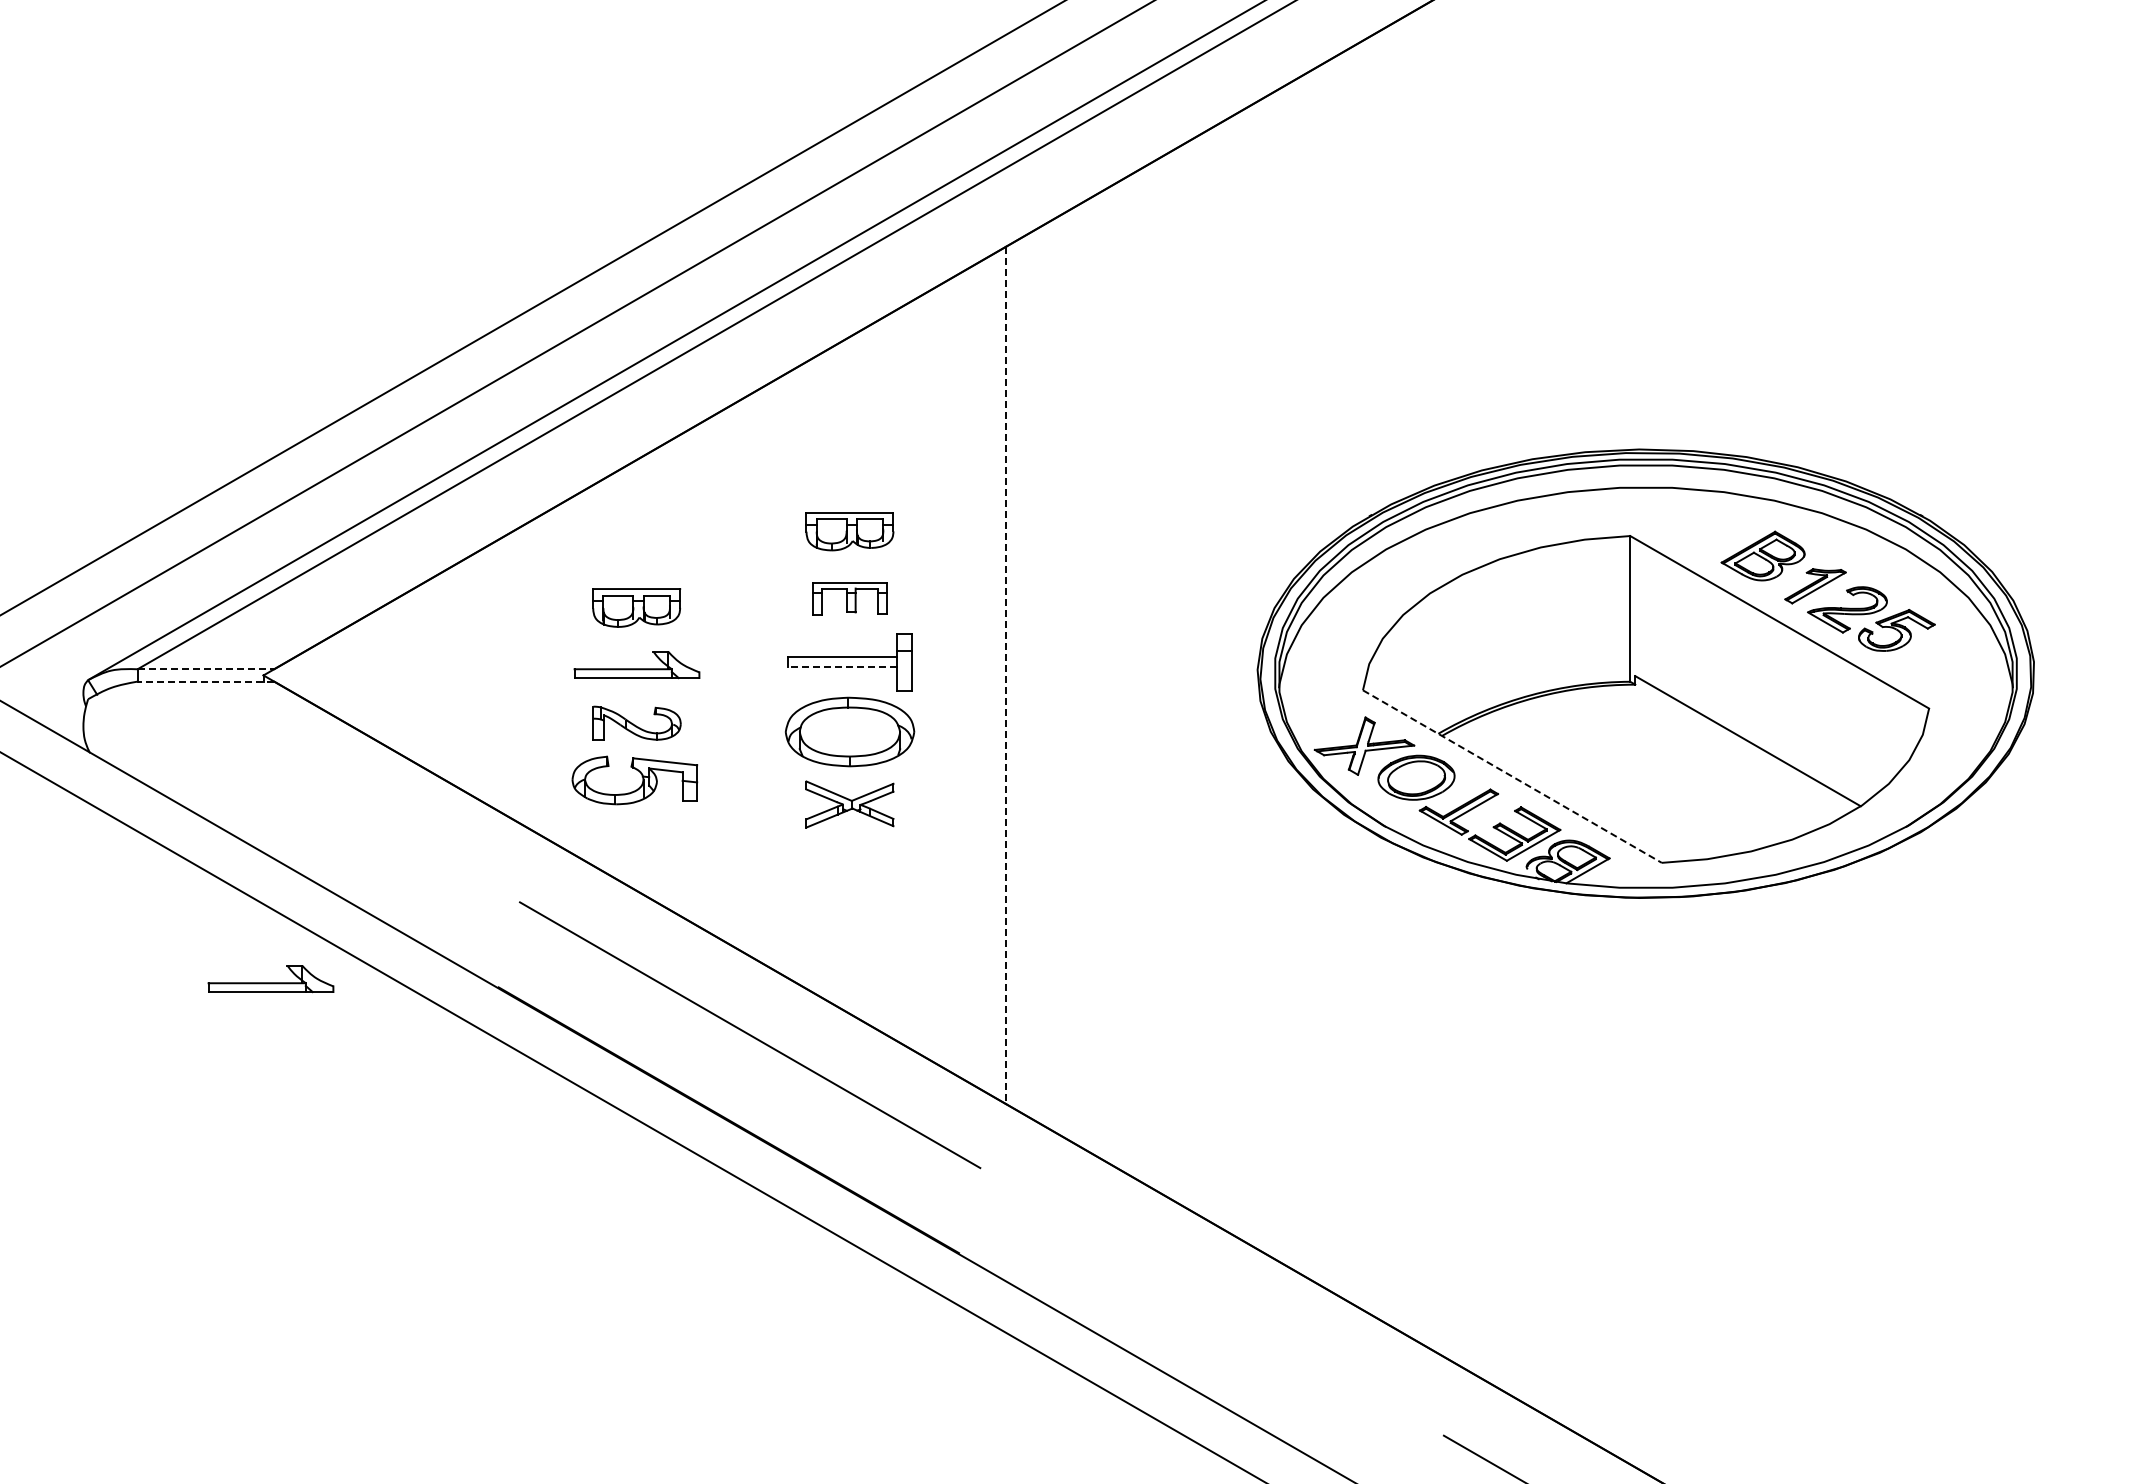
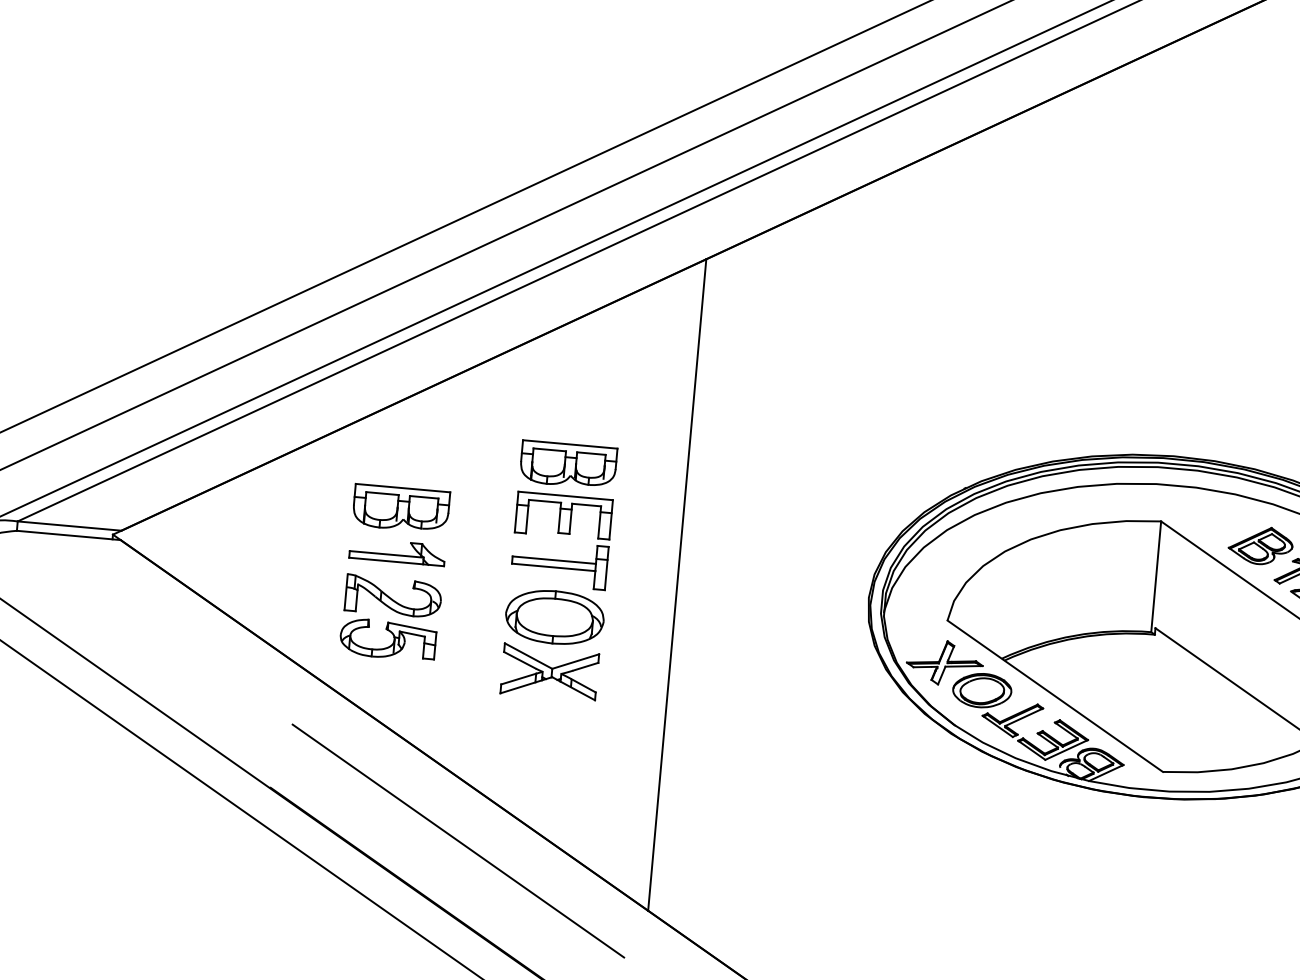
part: (849, 531) -> (568, 465), size x1.43
part: (849, 598) -> (563, 515), size x1.67
part: (636, 607) -> (401, 508), size x1.43
line: (842, 666) -> (553, 567), dashed -> solid
line: (206, 669) -> (70, 526), dashed -> solid
line: (1005, 675) -> (676, 585), dashed -> solid
line: (205, 681) -> (68, 535), dashed -> solid
part: (637, 722) -> (394, 595), size x1.43
line: (1512, 776) -> (1055, 696), dashed -> solid
part: (849, 804) -> (549, 672), size x1.43
part: (270, 979) -> (97, 766), removed

